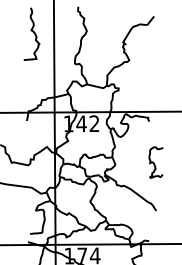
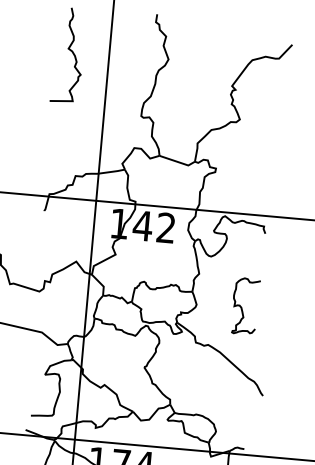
curve: (154, 162) -> (242, 305), moved

